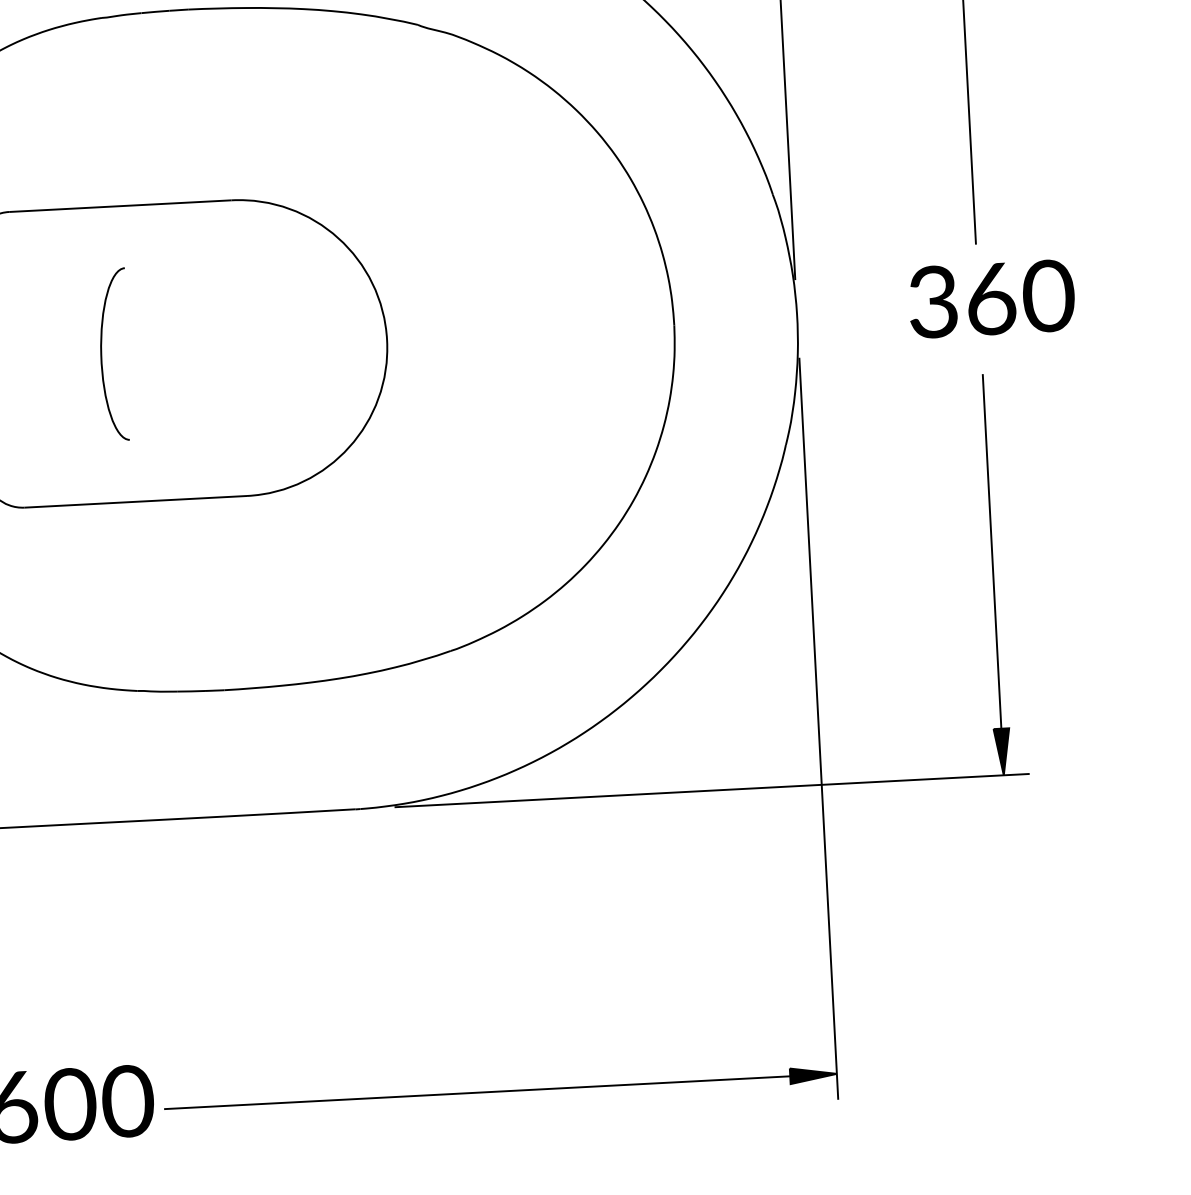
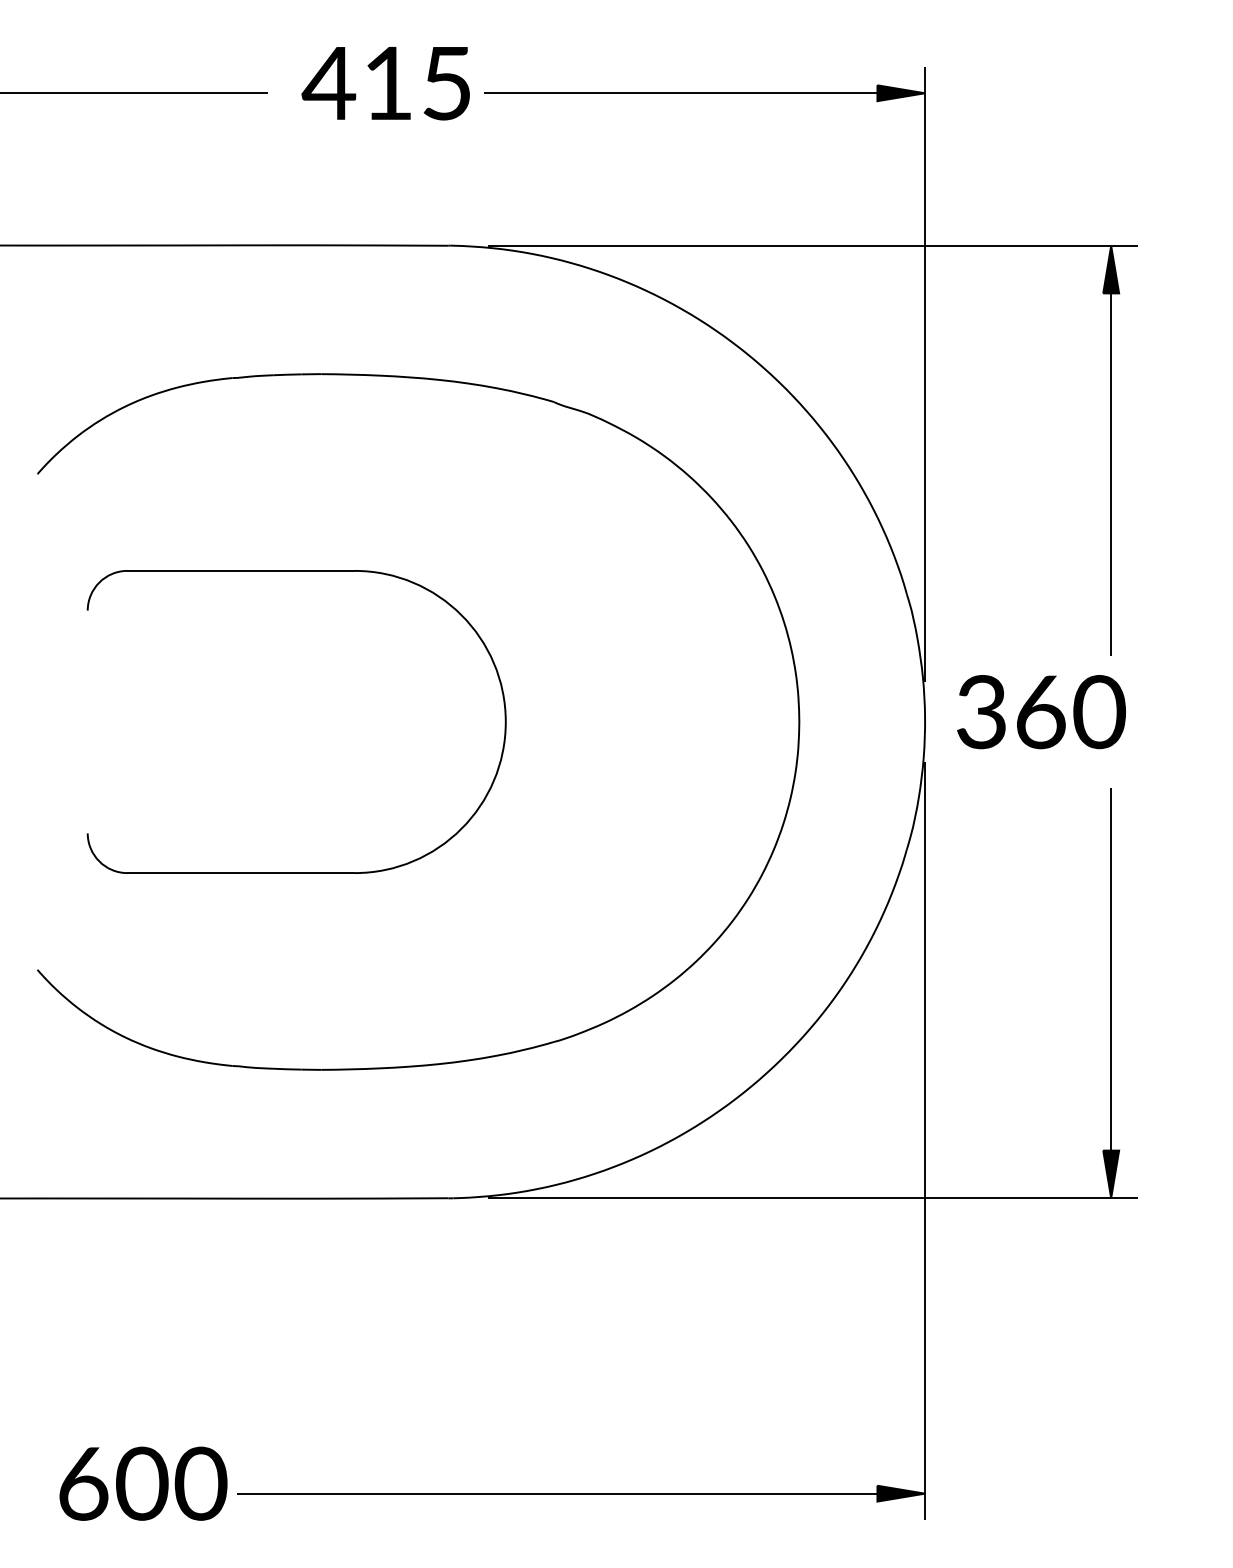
text: (991, 299) -> (1041, 712), moved
part: (102, 354) -> (214, 721), removed

